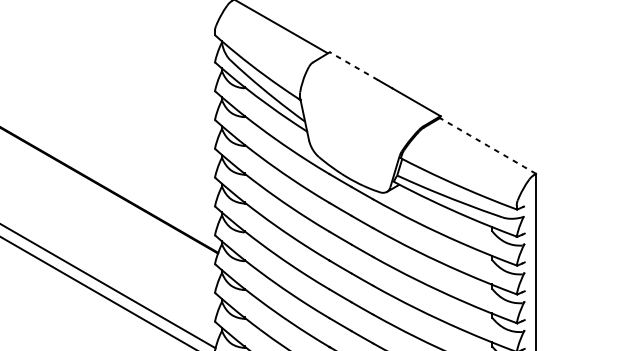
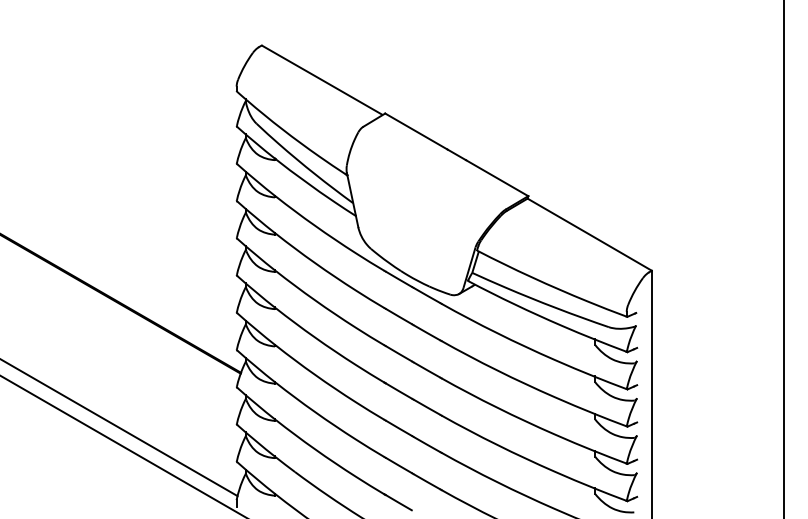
line: (354, 66) -> (416, 131), dashed -> solid
arc: (487, 145) -> (589, 234), dashed -> solid

